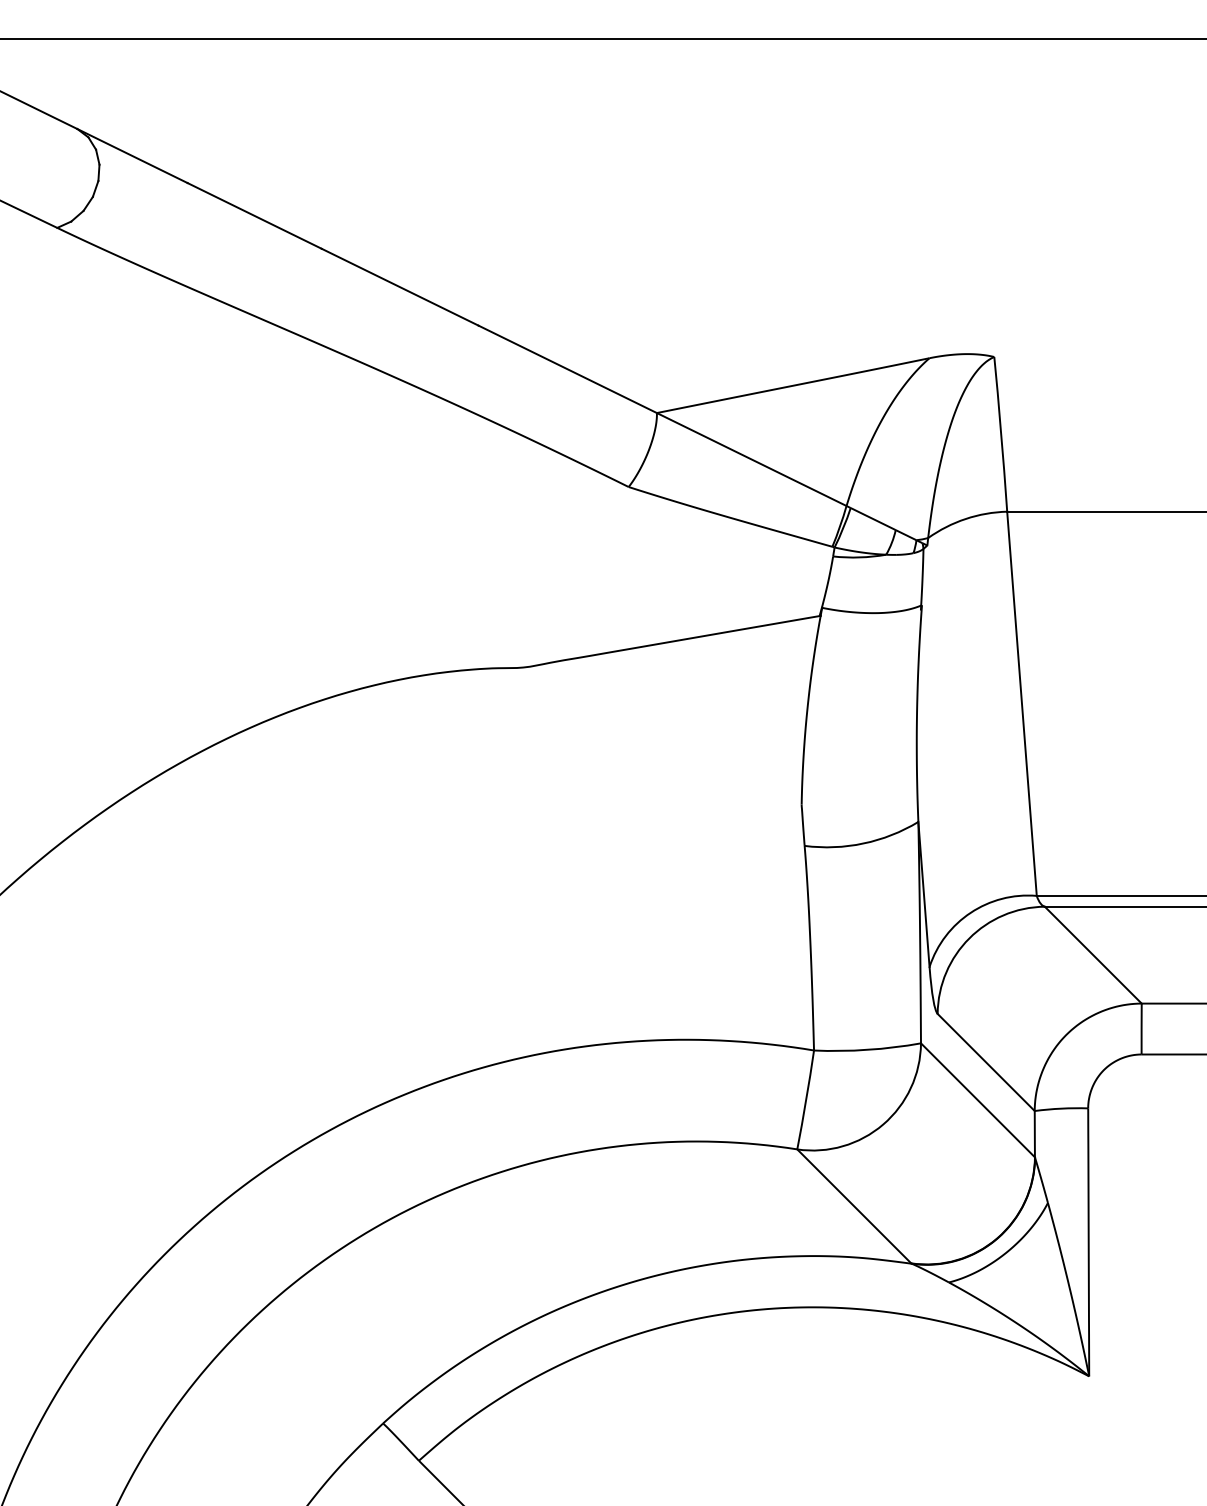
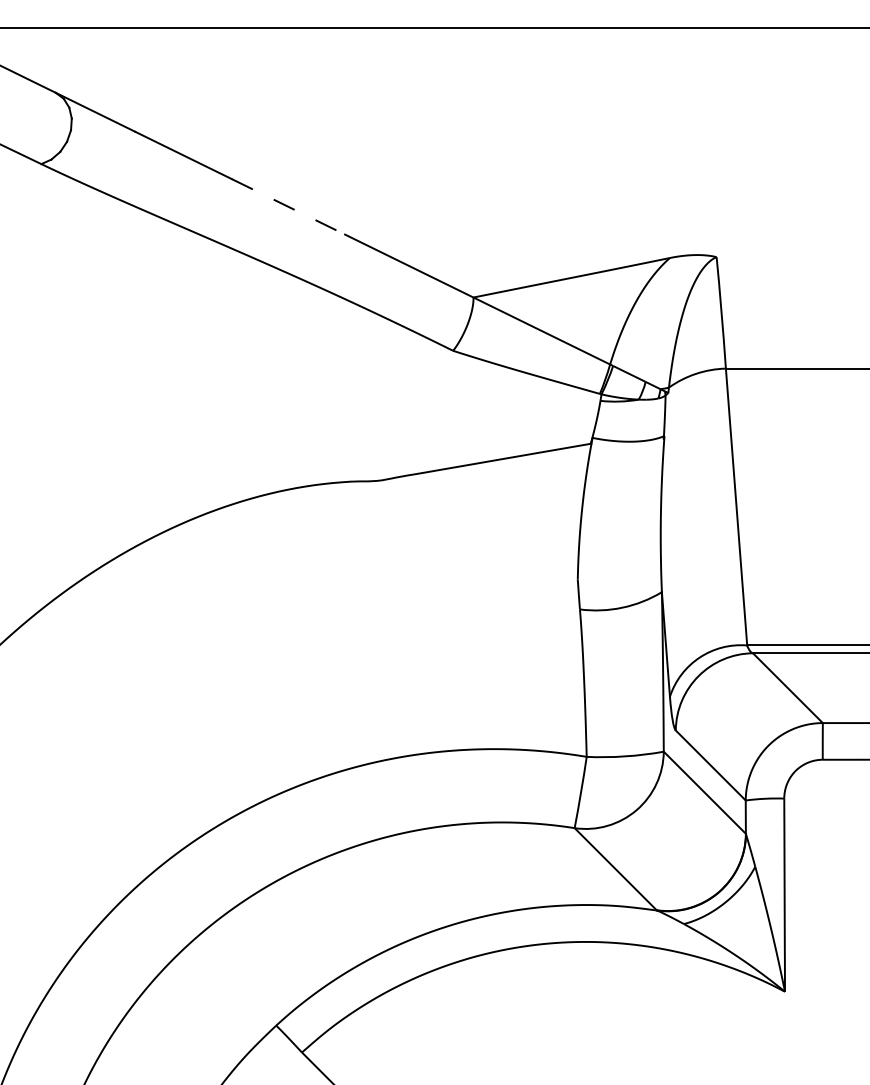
line: (400, 287) -> (288, 207), solid -> dashed

